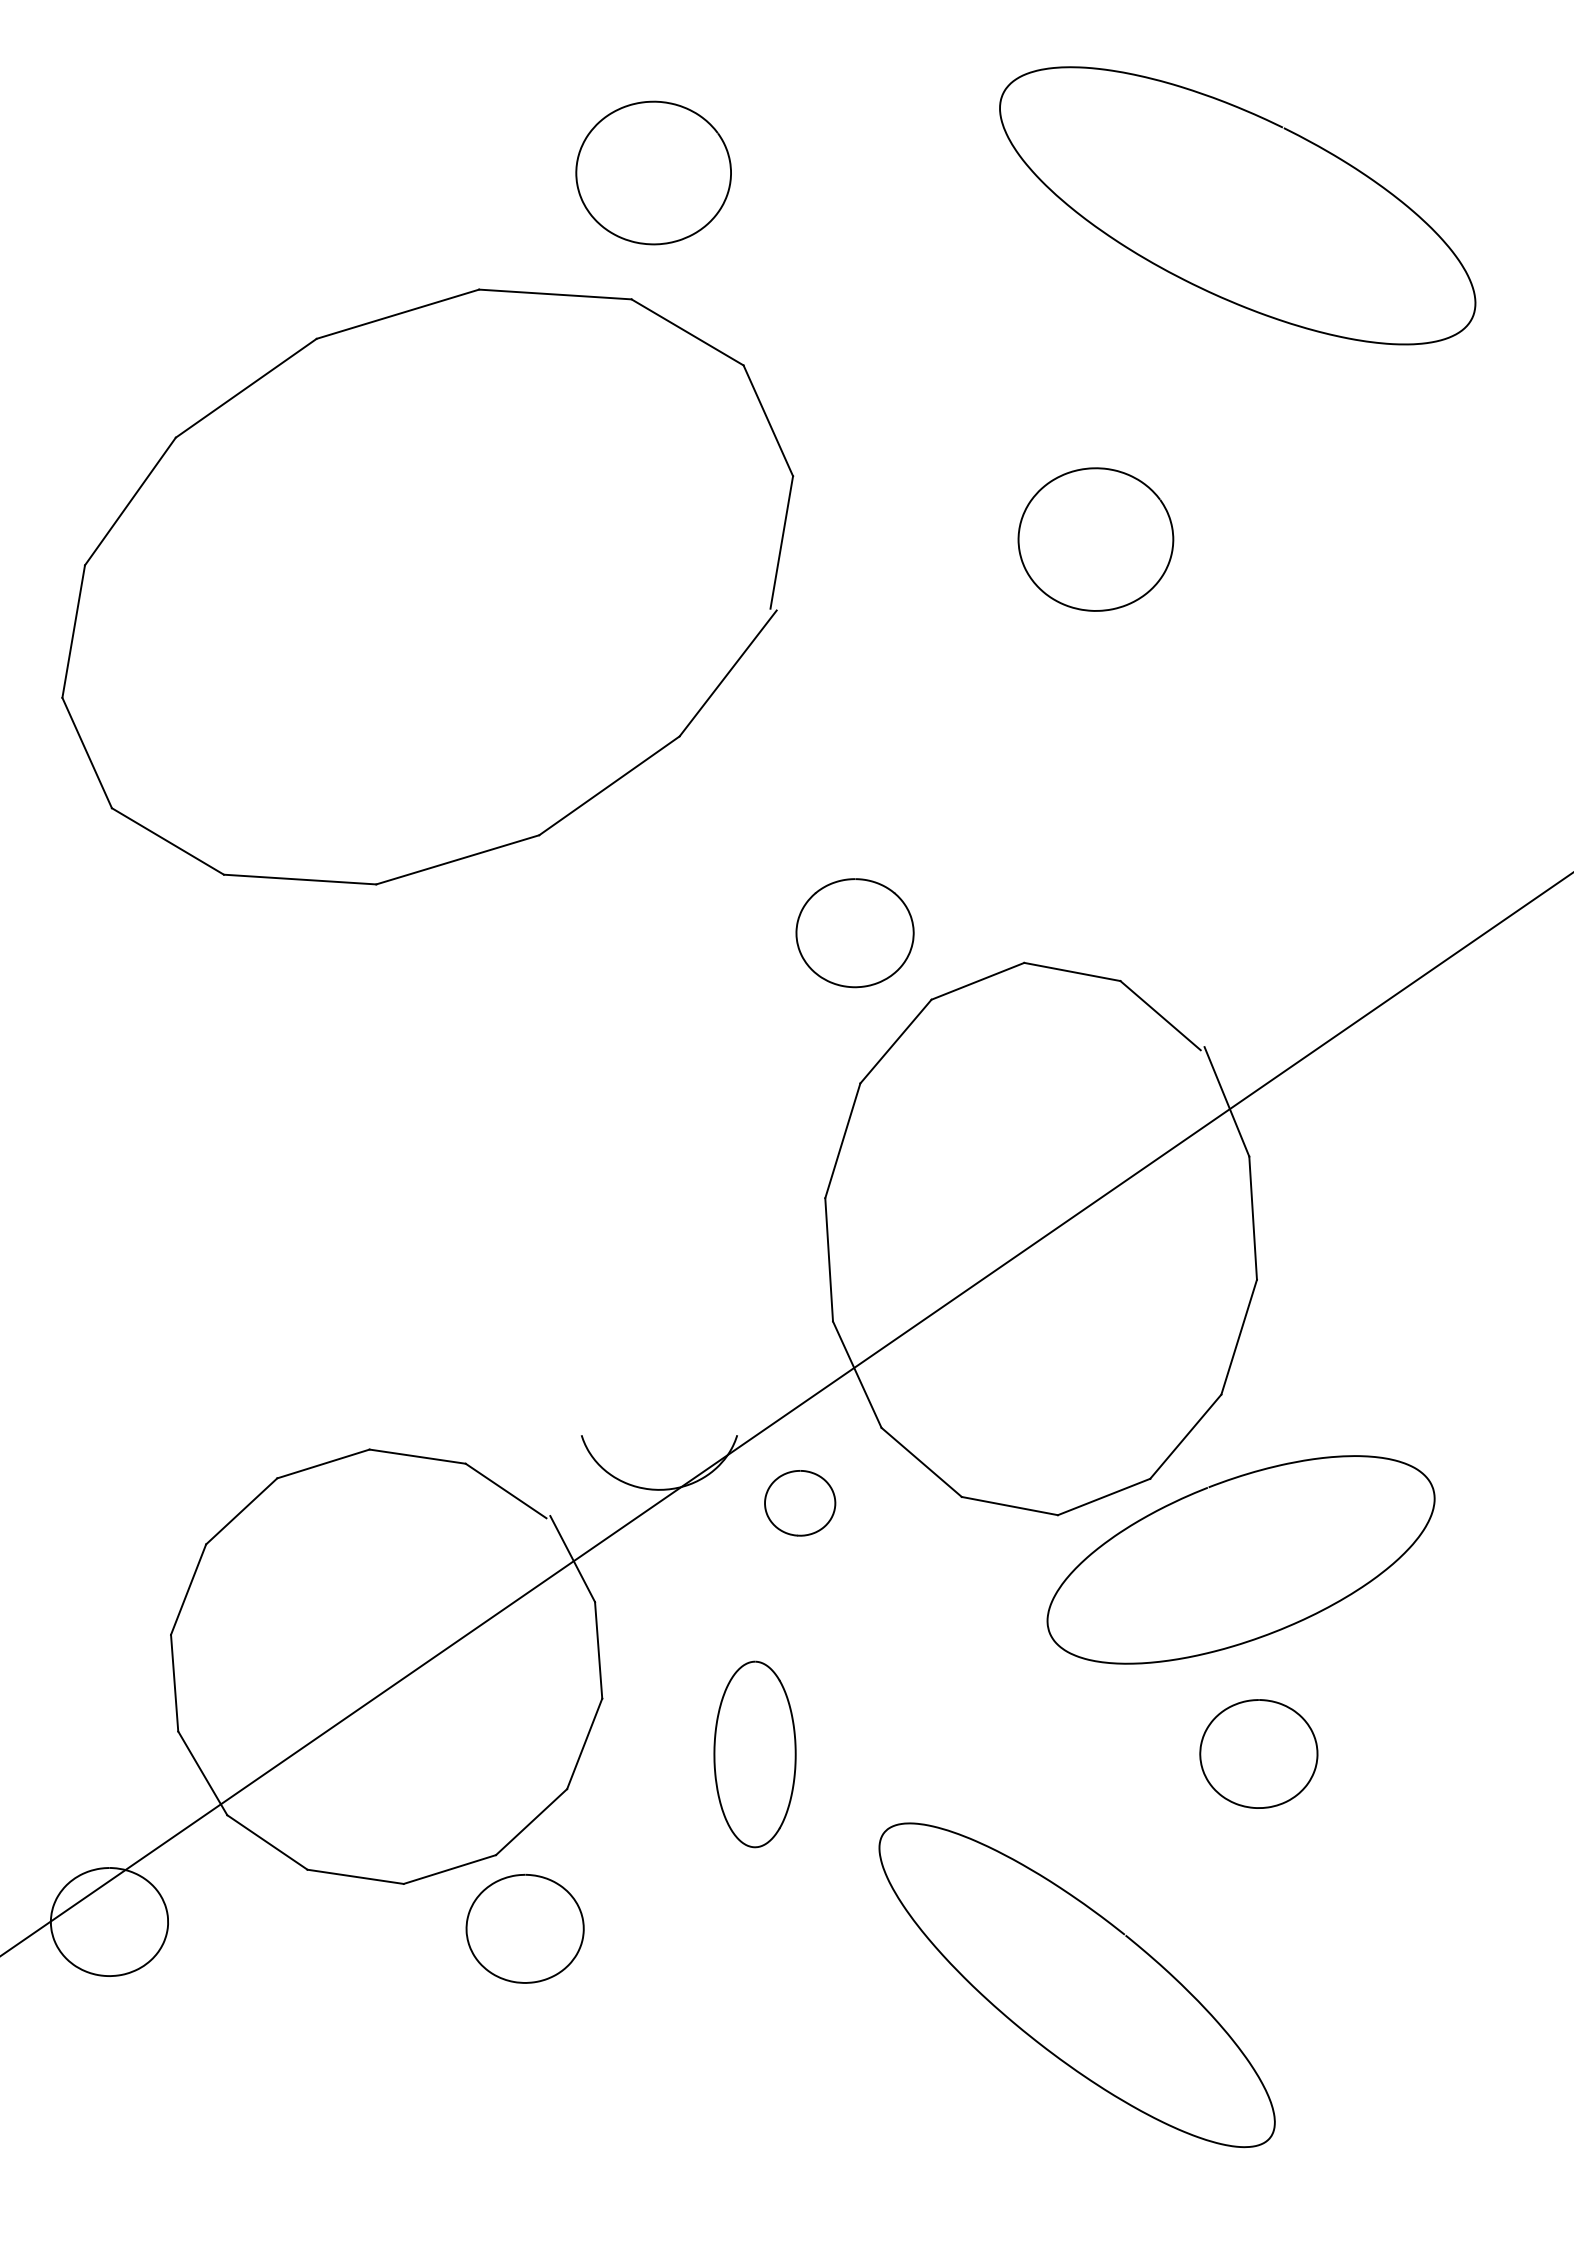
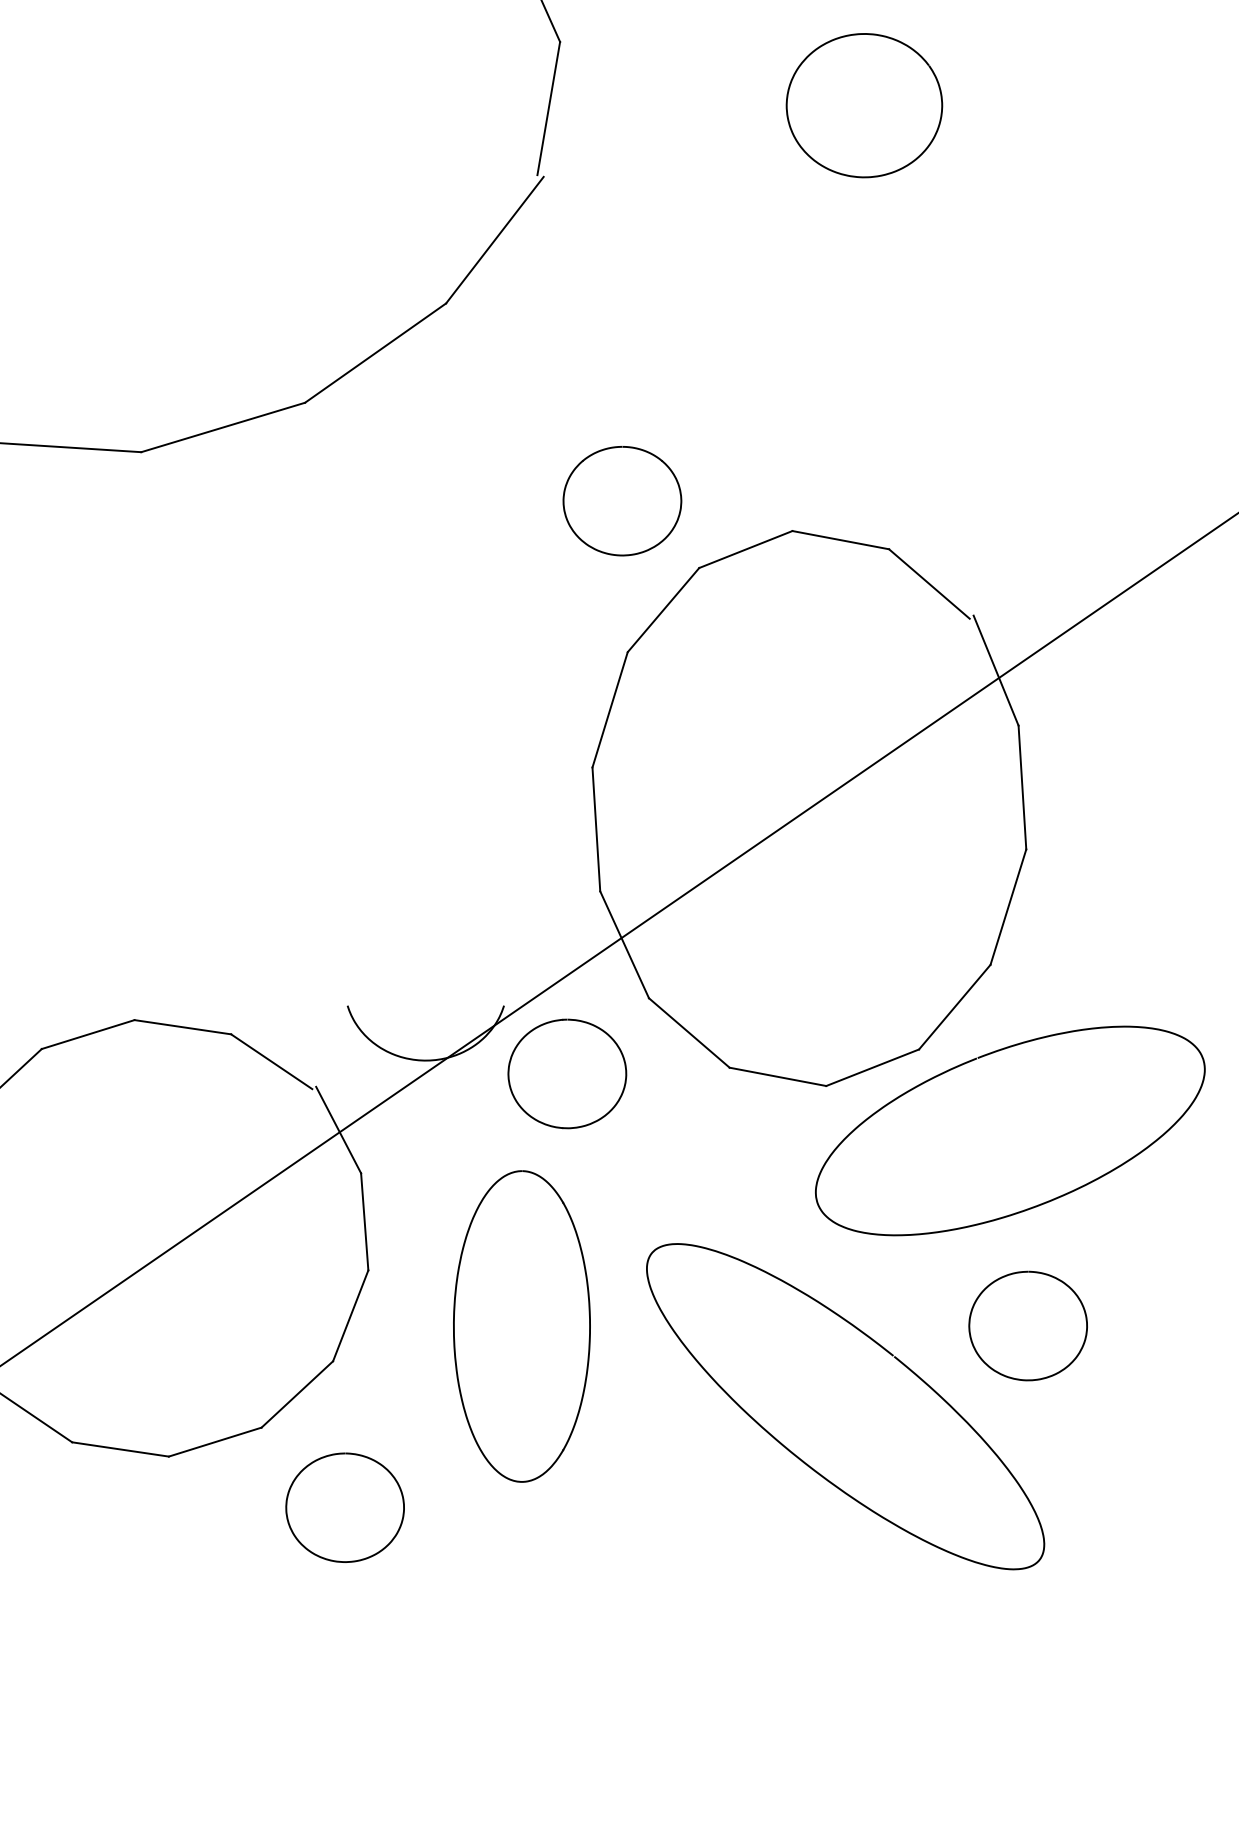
part: (799, 1503) -> (566, 1074), size x1.67
part: (754, 1754) -> (521, 1326), size x1.67
curve: (518, 1876) -> (338, 1455), moved
curve: (1032, 2036) -> (800, 1458), moved

